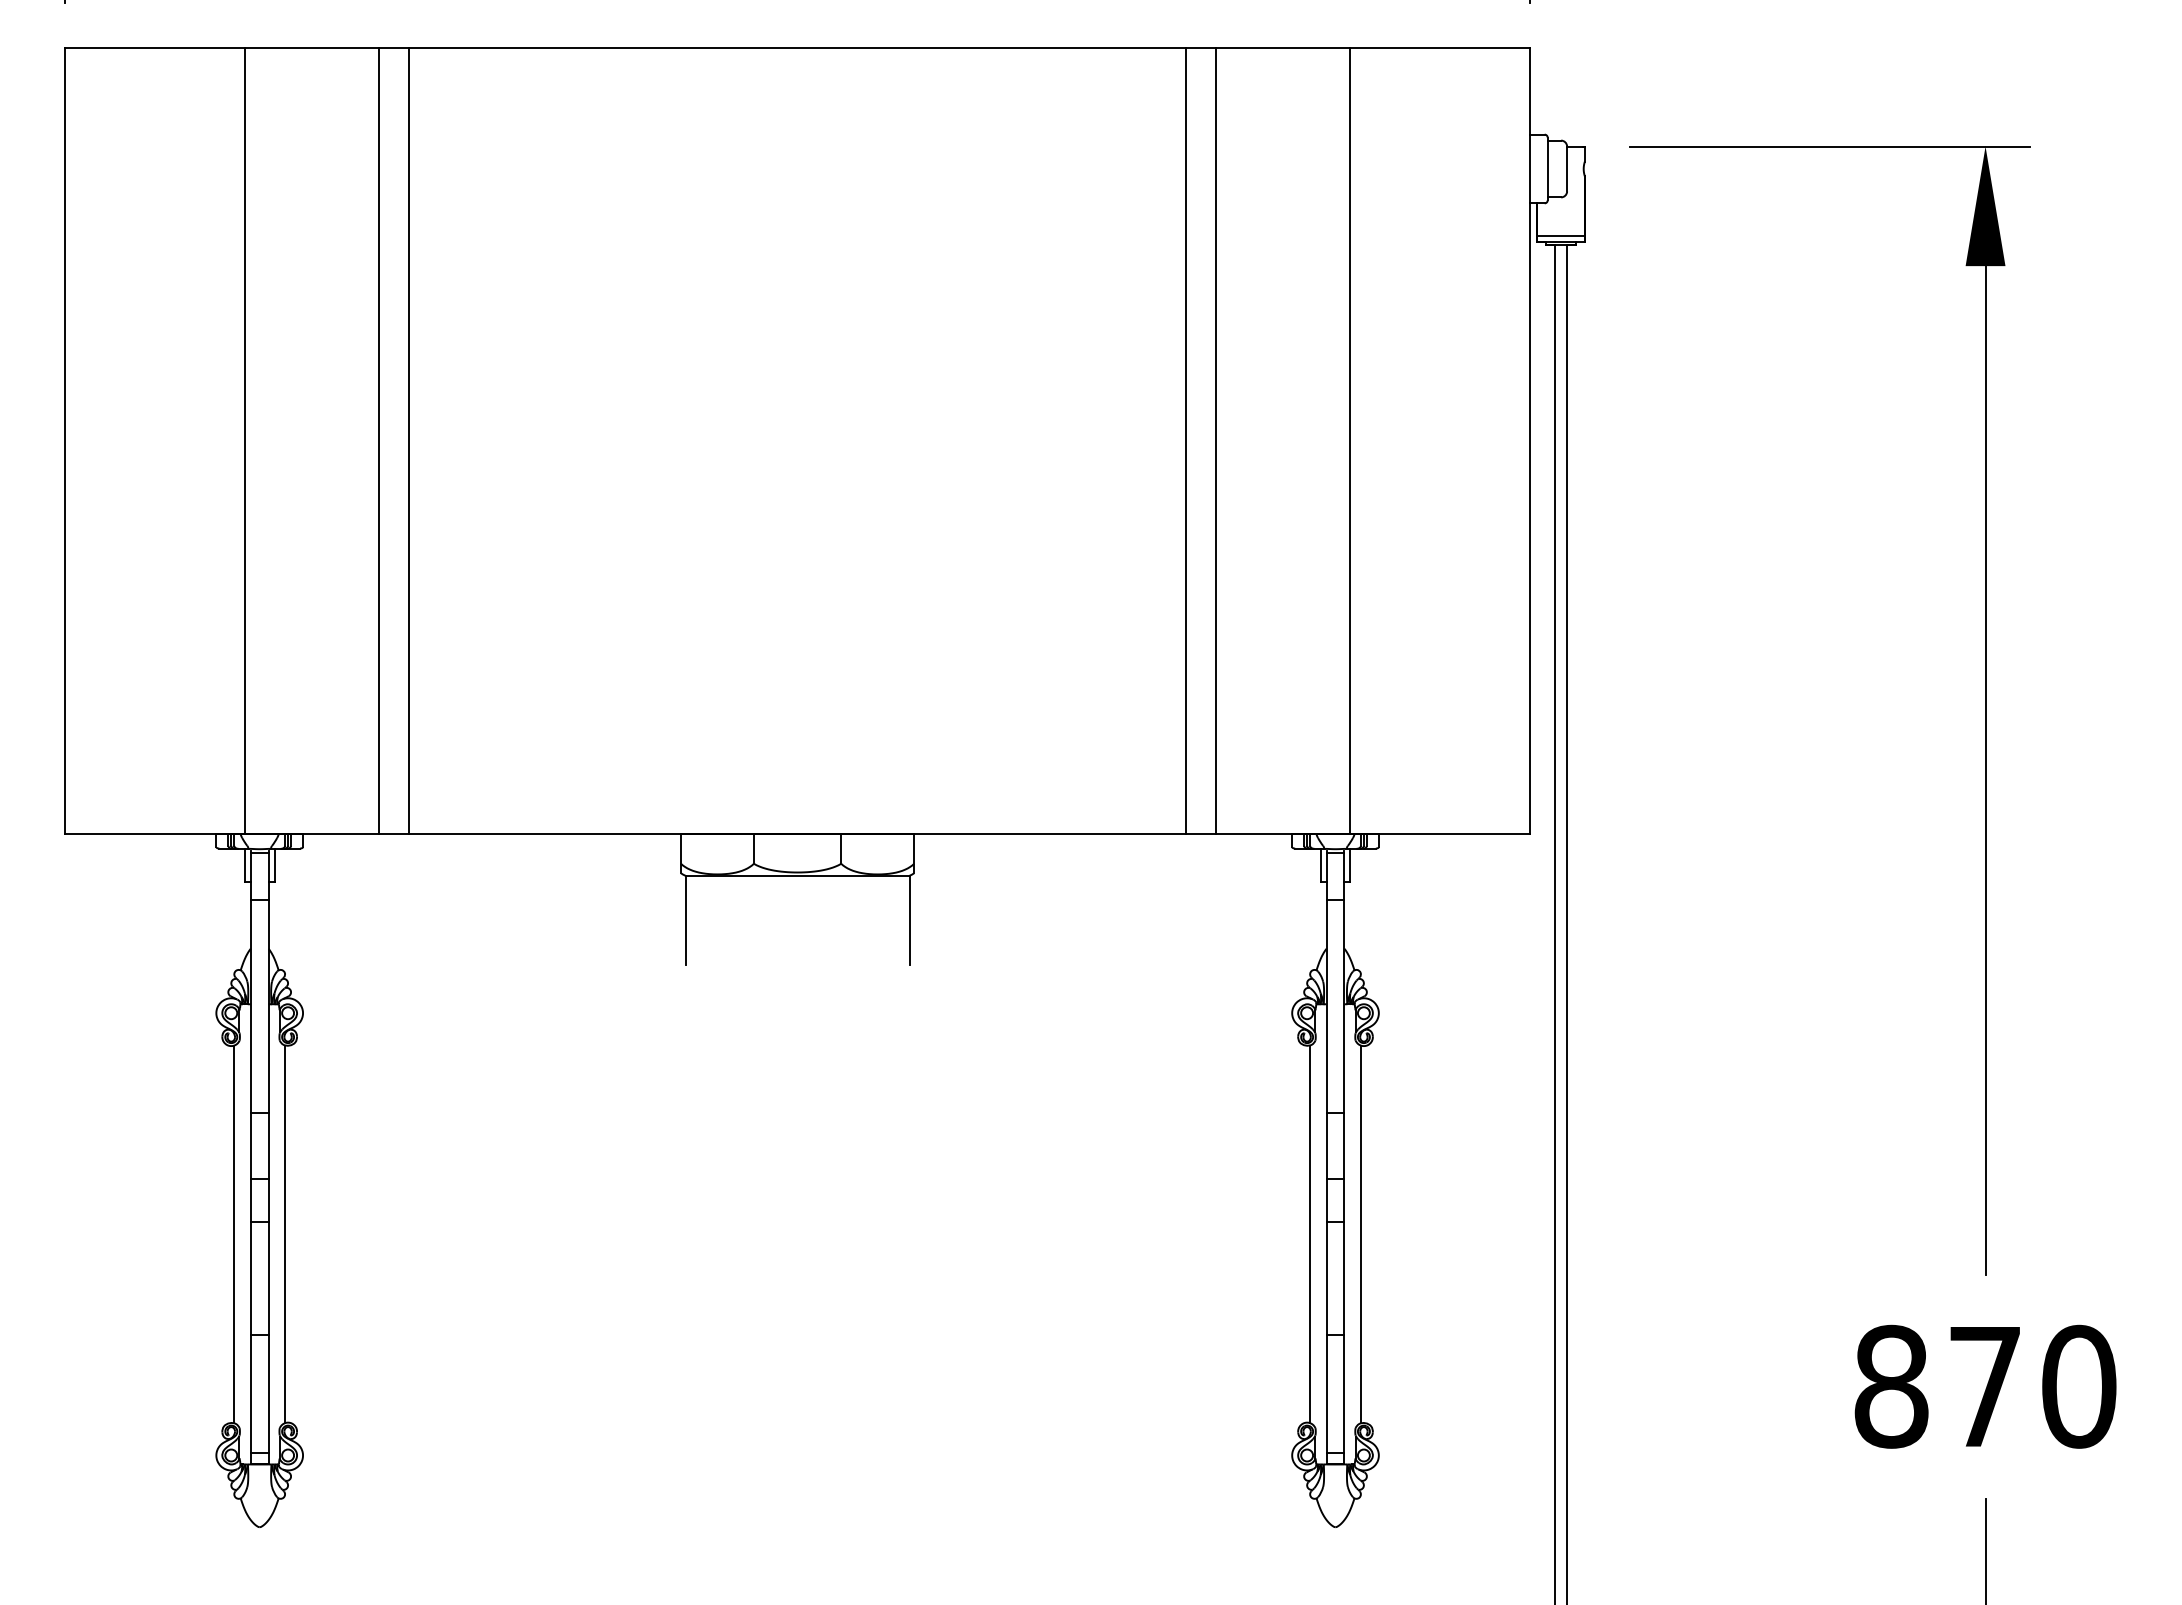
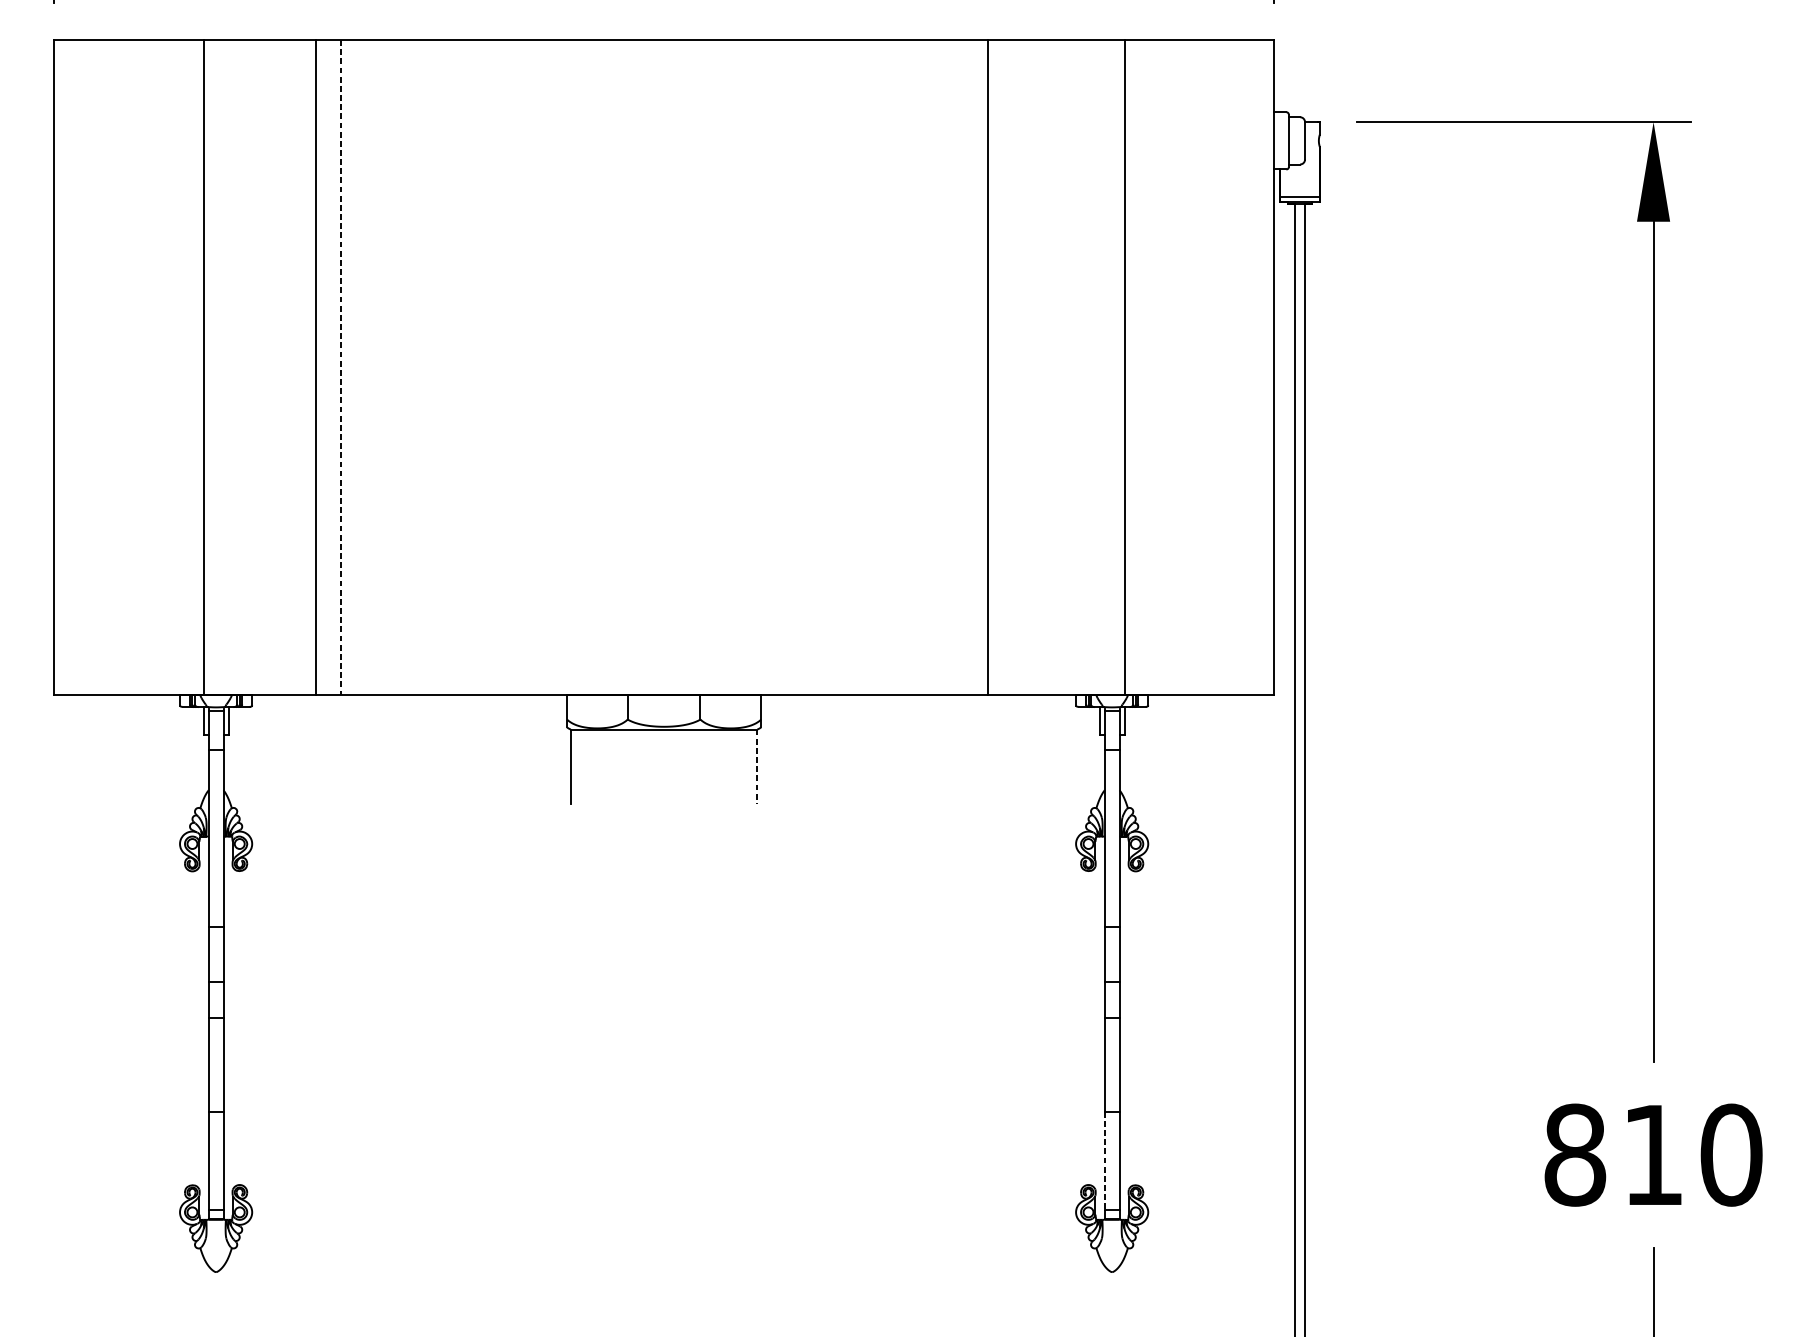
line: (409, 440) -> (340, 366), solid -> dashed
line: (1215, 440) -> (1012, 366), removed
line: (909, 920) -> (757, 766), solid -> dashed
line: (234, 1234) -> (195, 1028), removed
line: (285, 1234) -> (237, 1028), removed
line: (1310, 1234) -> (1091, 1028), removed
line: (1360, 1234) -> (1132, 1028), removed
text: (1984, 1386) -> (1652, 1154), 870 -> 810
line: (1326, 1394) -> (1104, 1161), solid -> dashed

